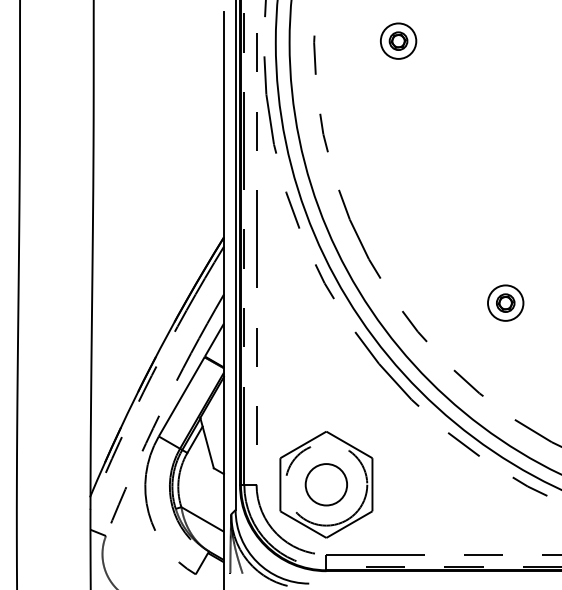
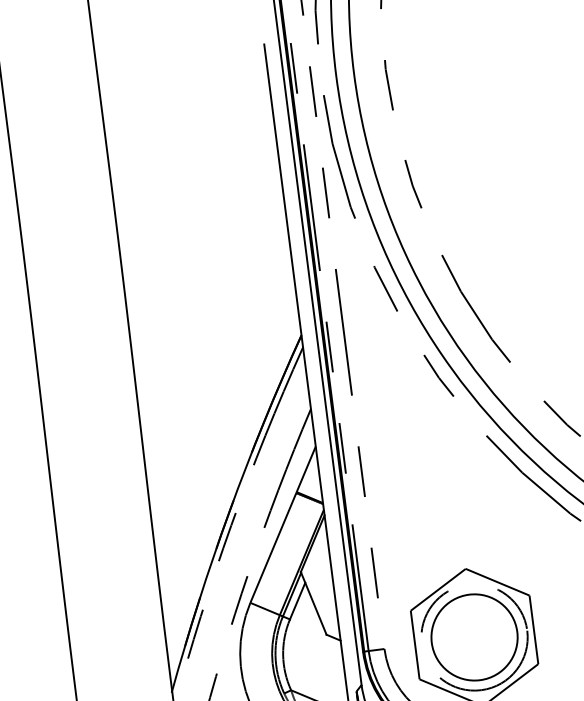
part: (398, 40) -> (494, 52), removed
circle: (326, 484) -> (474, 637), size x1.6

